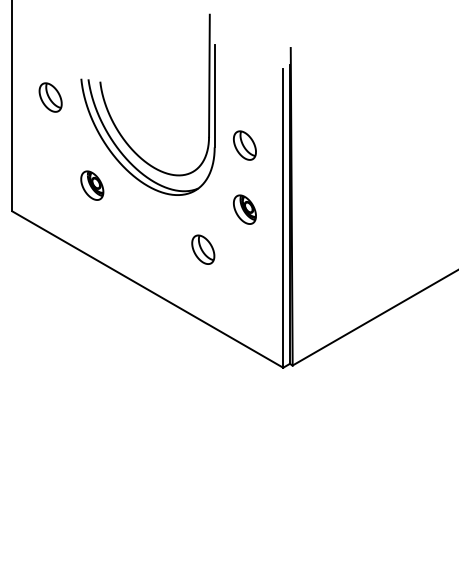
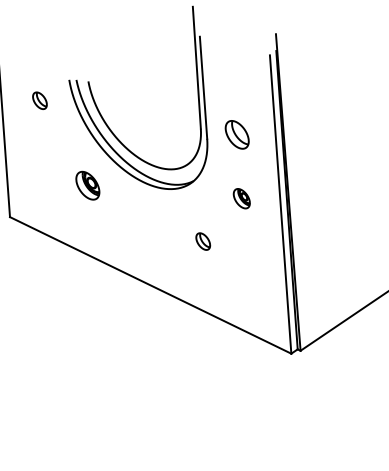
part: (50, 97) -> (39, 100), size x0.6
part: (244, 209) -> (241, 198), size x0.7
part: (203, 249) -> (203, 241), size x0.6

